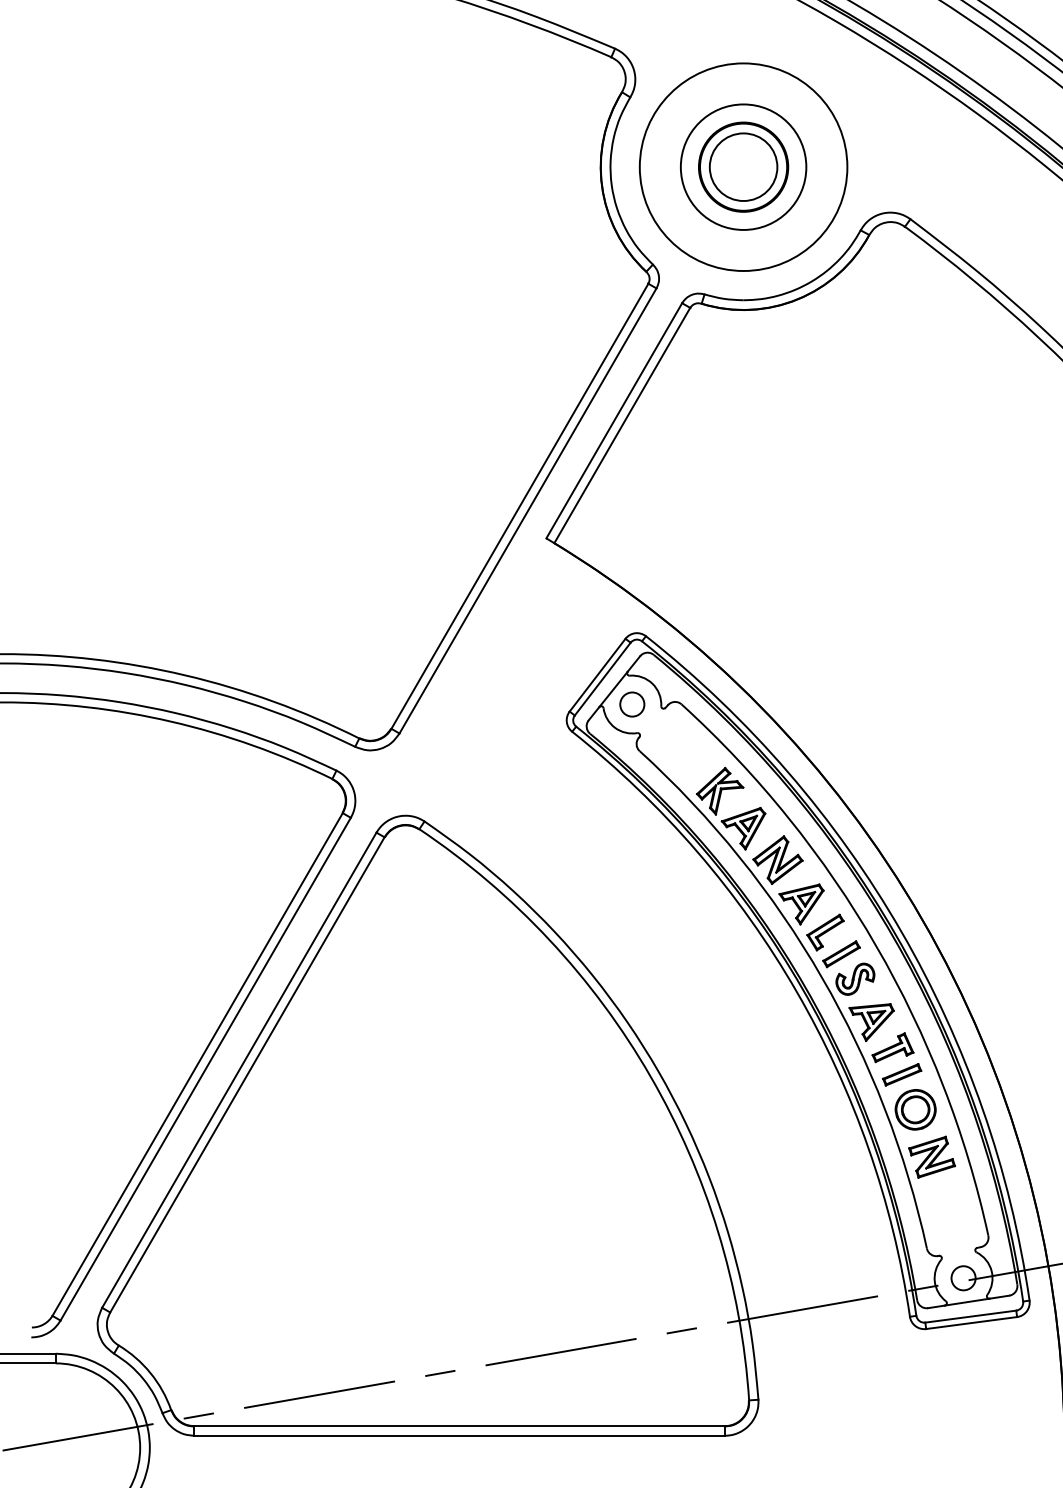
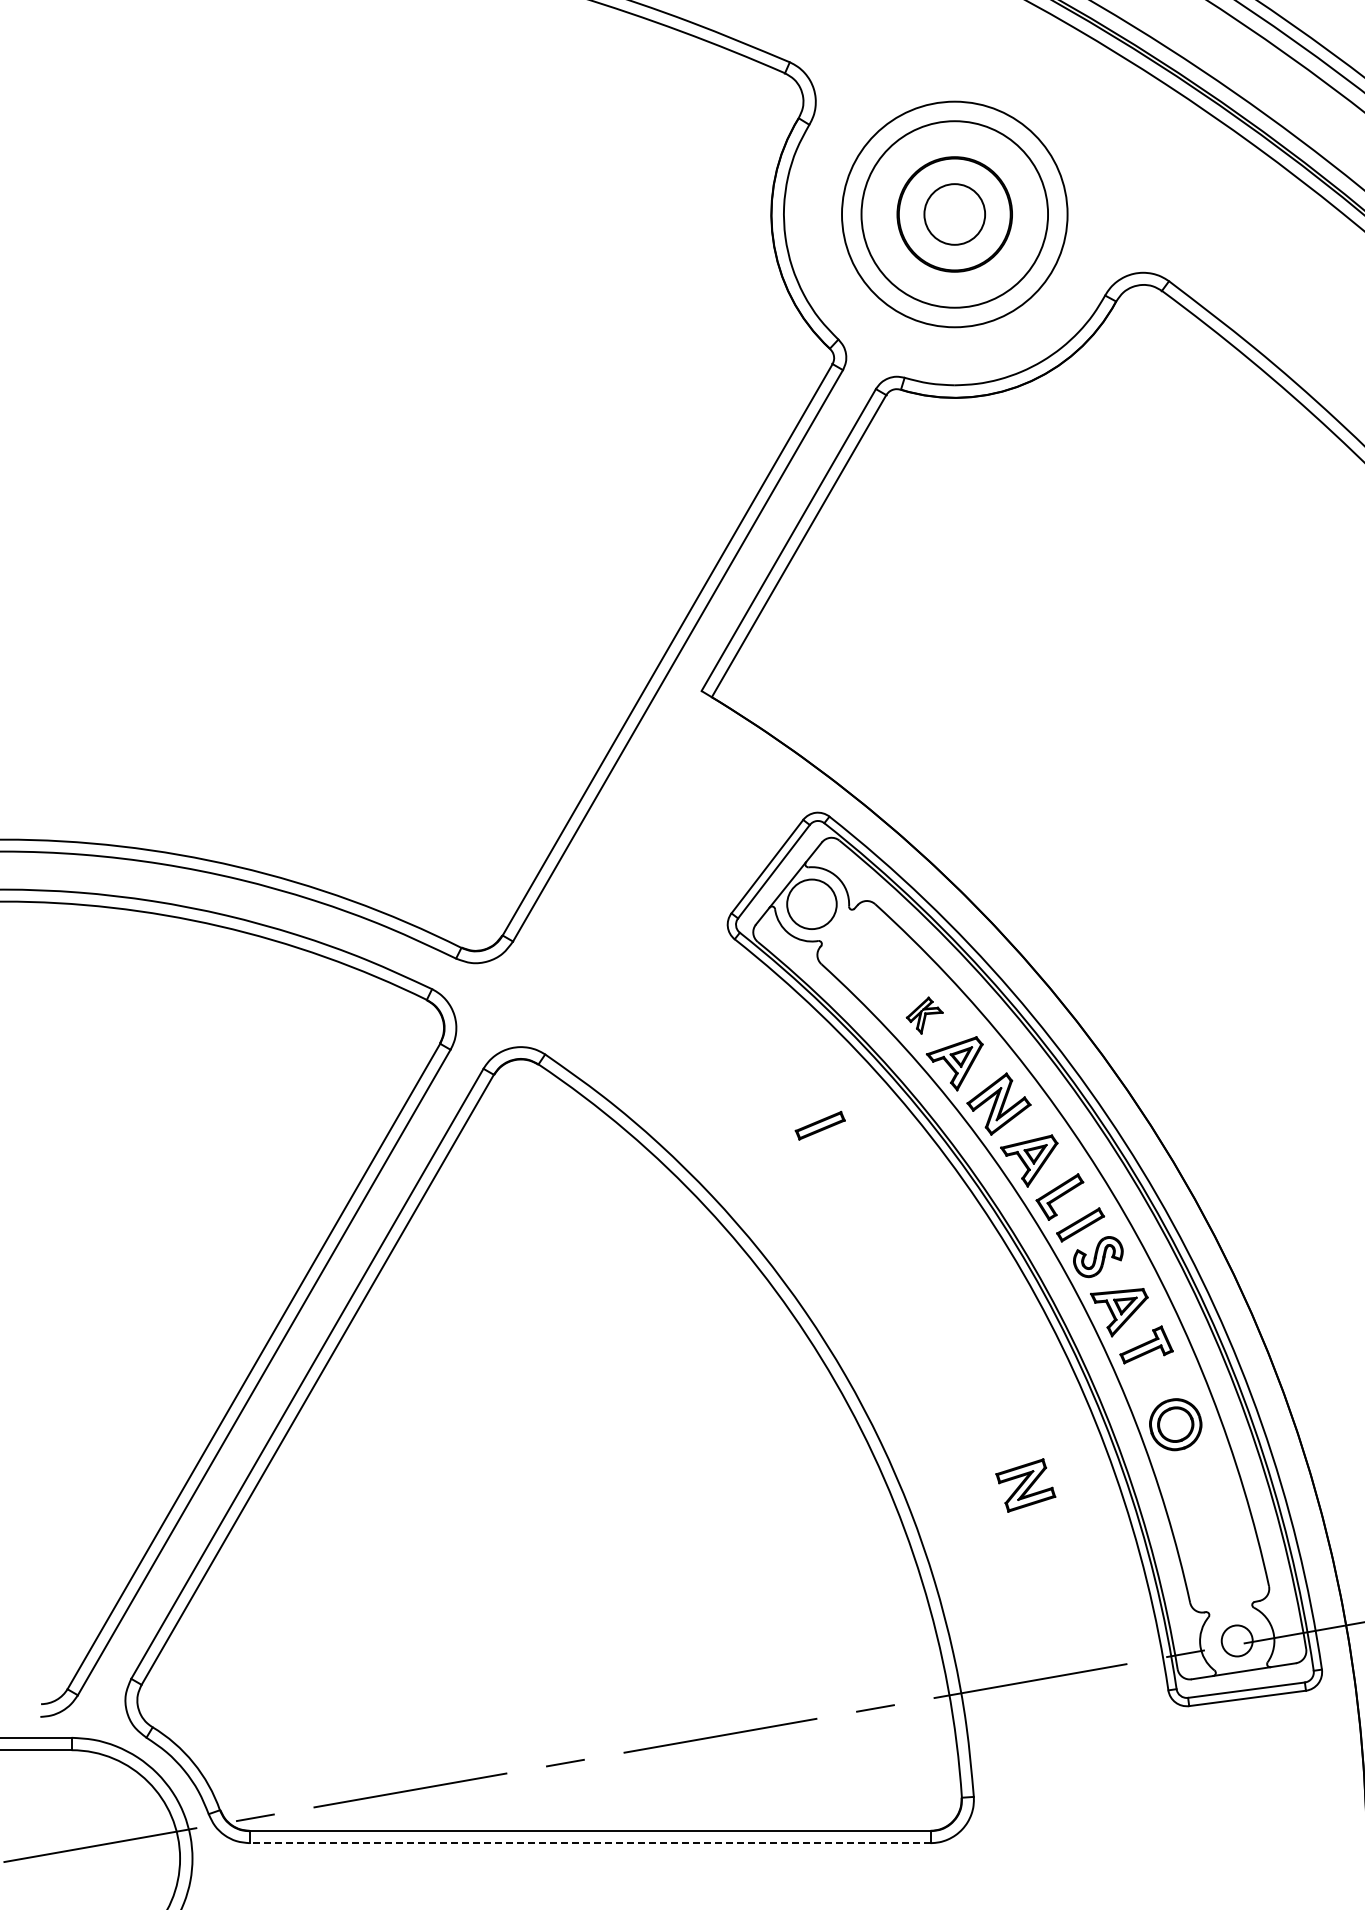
circle: (743, 167) -> (954, 214), size x0.7
circle: (743, 167) -> (954, 214), size x0.7
circle: (743, 167) -> (954, 214), size x1.4
circle: (631, 703) -> (811, 903), size x1.6
part: (719, 791) -> (924, 1015), size x0.6
part: (901, 1074) -> (819, 1125), moved
part: (931, 1157) -> (1025, 1485), moved
line: (459, 1436) -> (589, 1843), solid -> dashed

